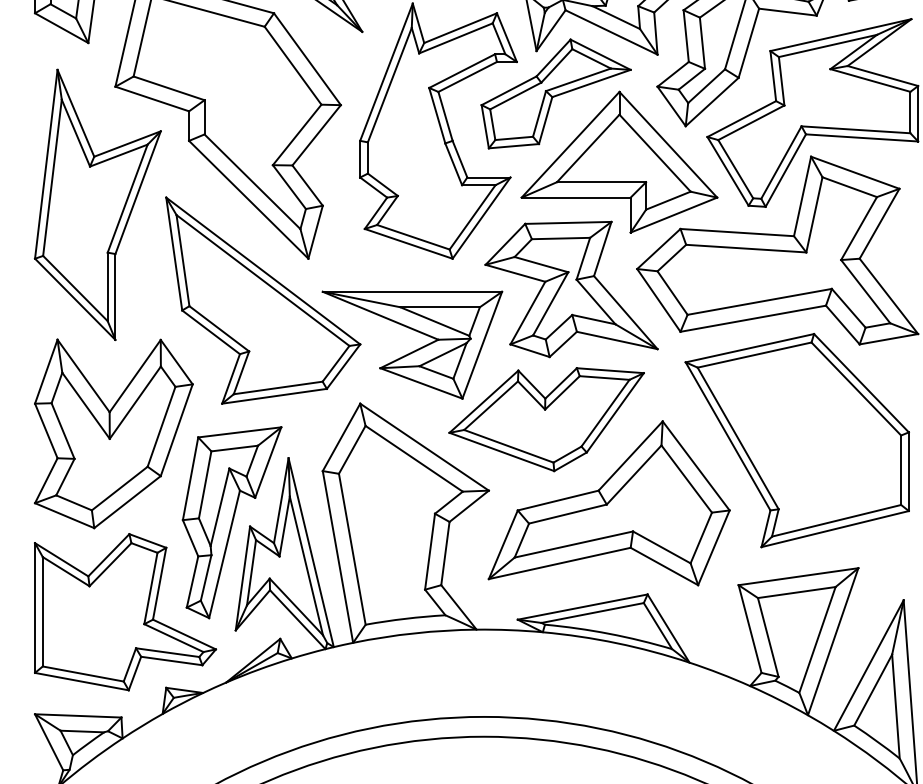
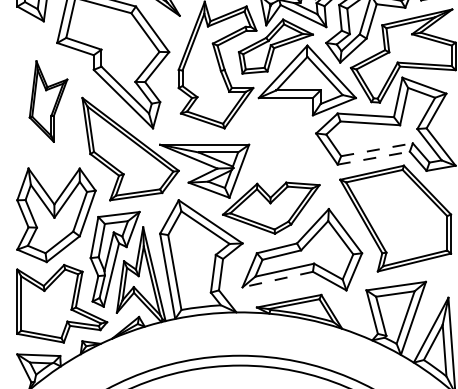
part: (97, 204) -> (48, 101), size x0.6
part: (571, 289) -> (283, 143), removed
line: (760, 301) -> (377, 149), solid -> dashed
line: (752, 319) -> (373, 158), solid -> dashed
line: (559, 563) -> (277, 279), solid -> dashed

